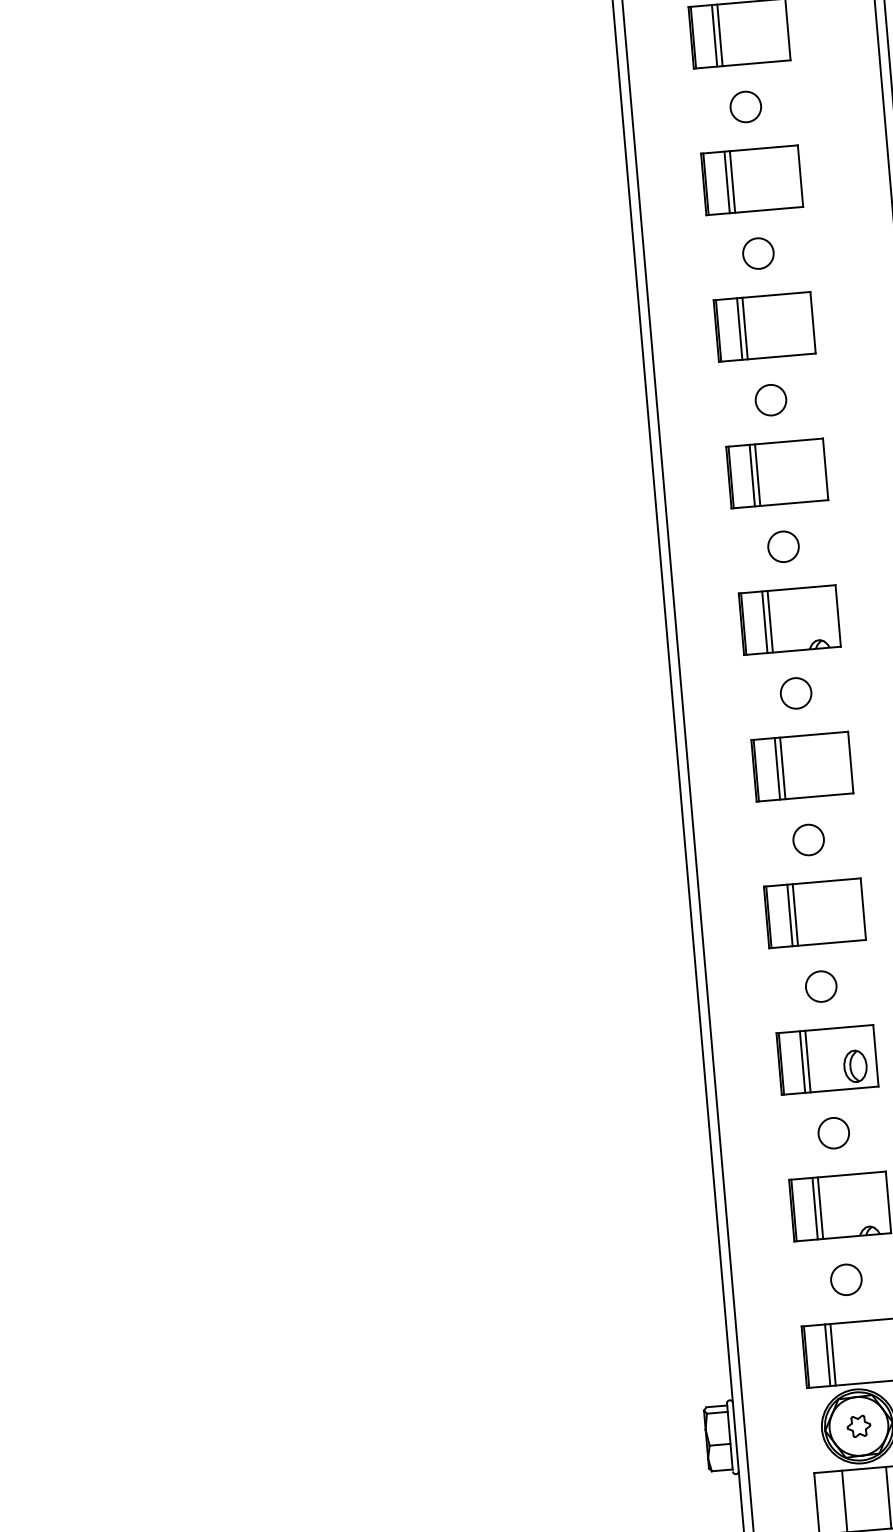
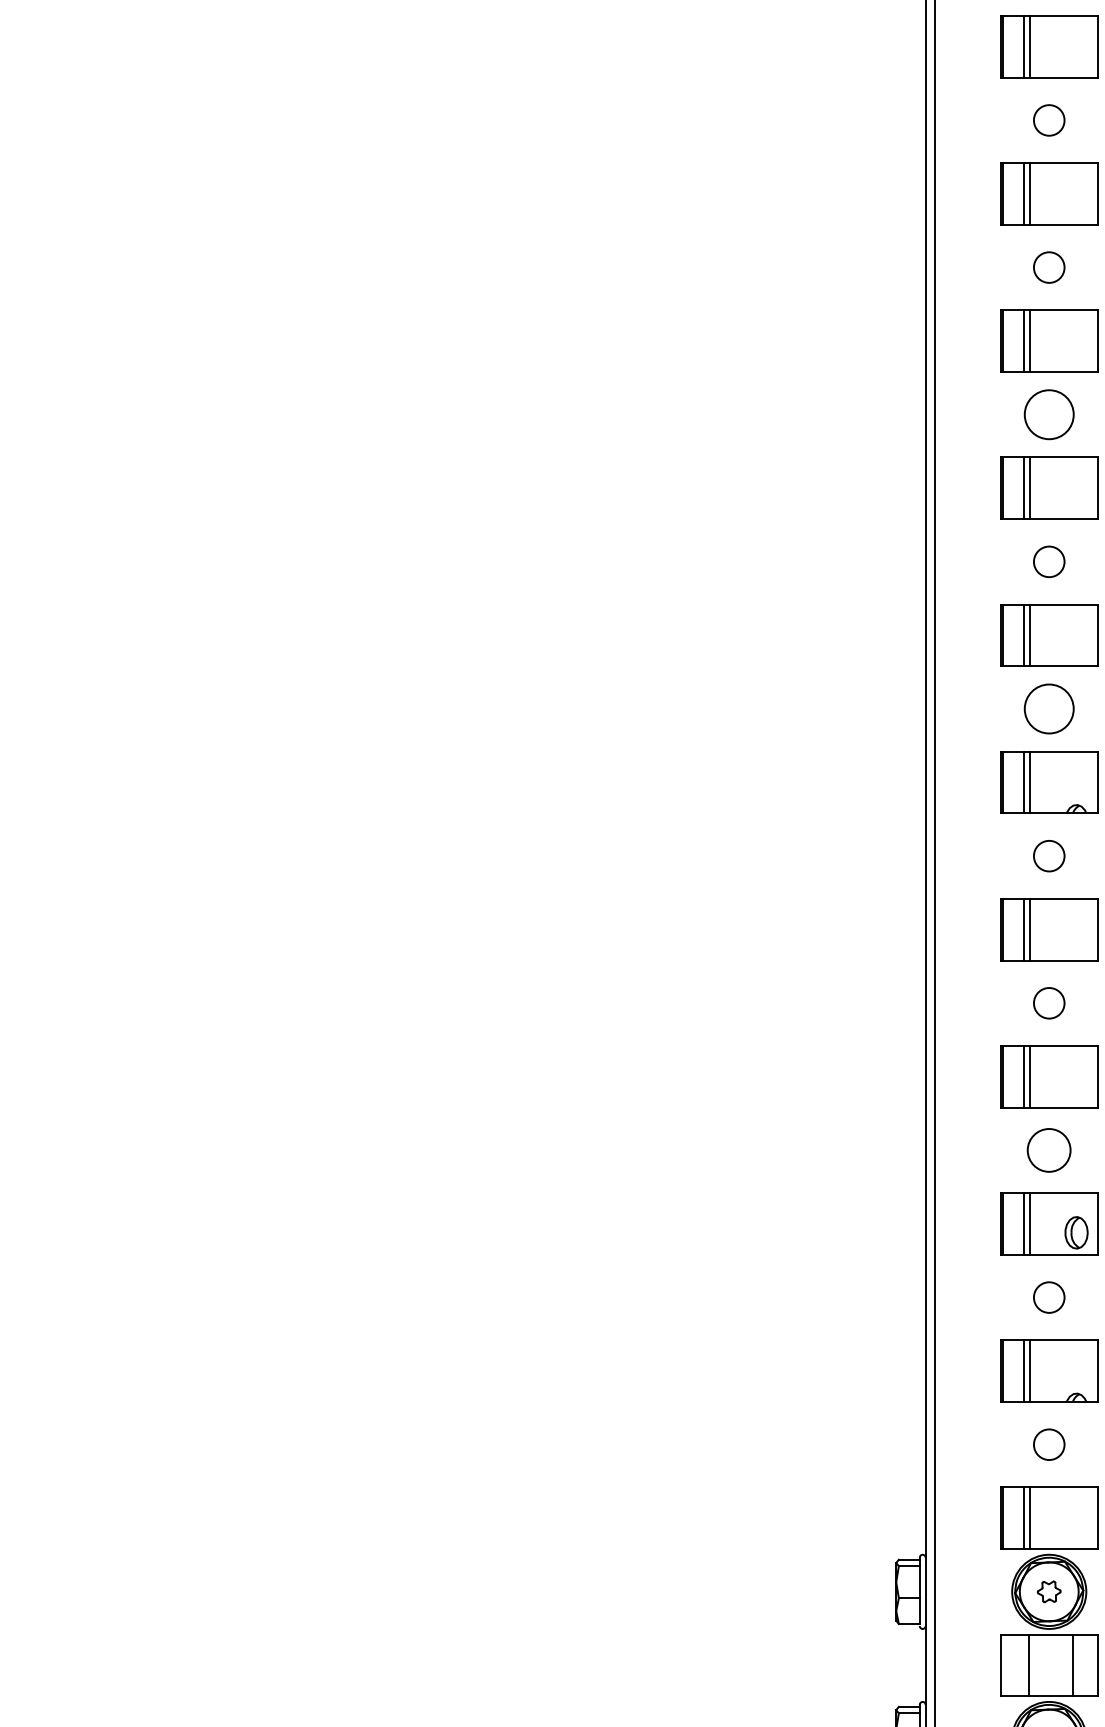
circle: (757, 253) -> (1048, 414), size x1.6
circle: (782, 546) -> (1048, 708), size x1.6
circle: (821, 986) -> (1049, 1150), size x1.4

